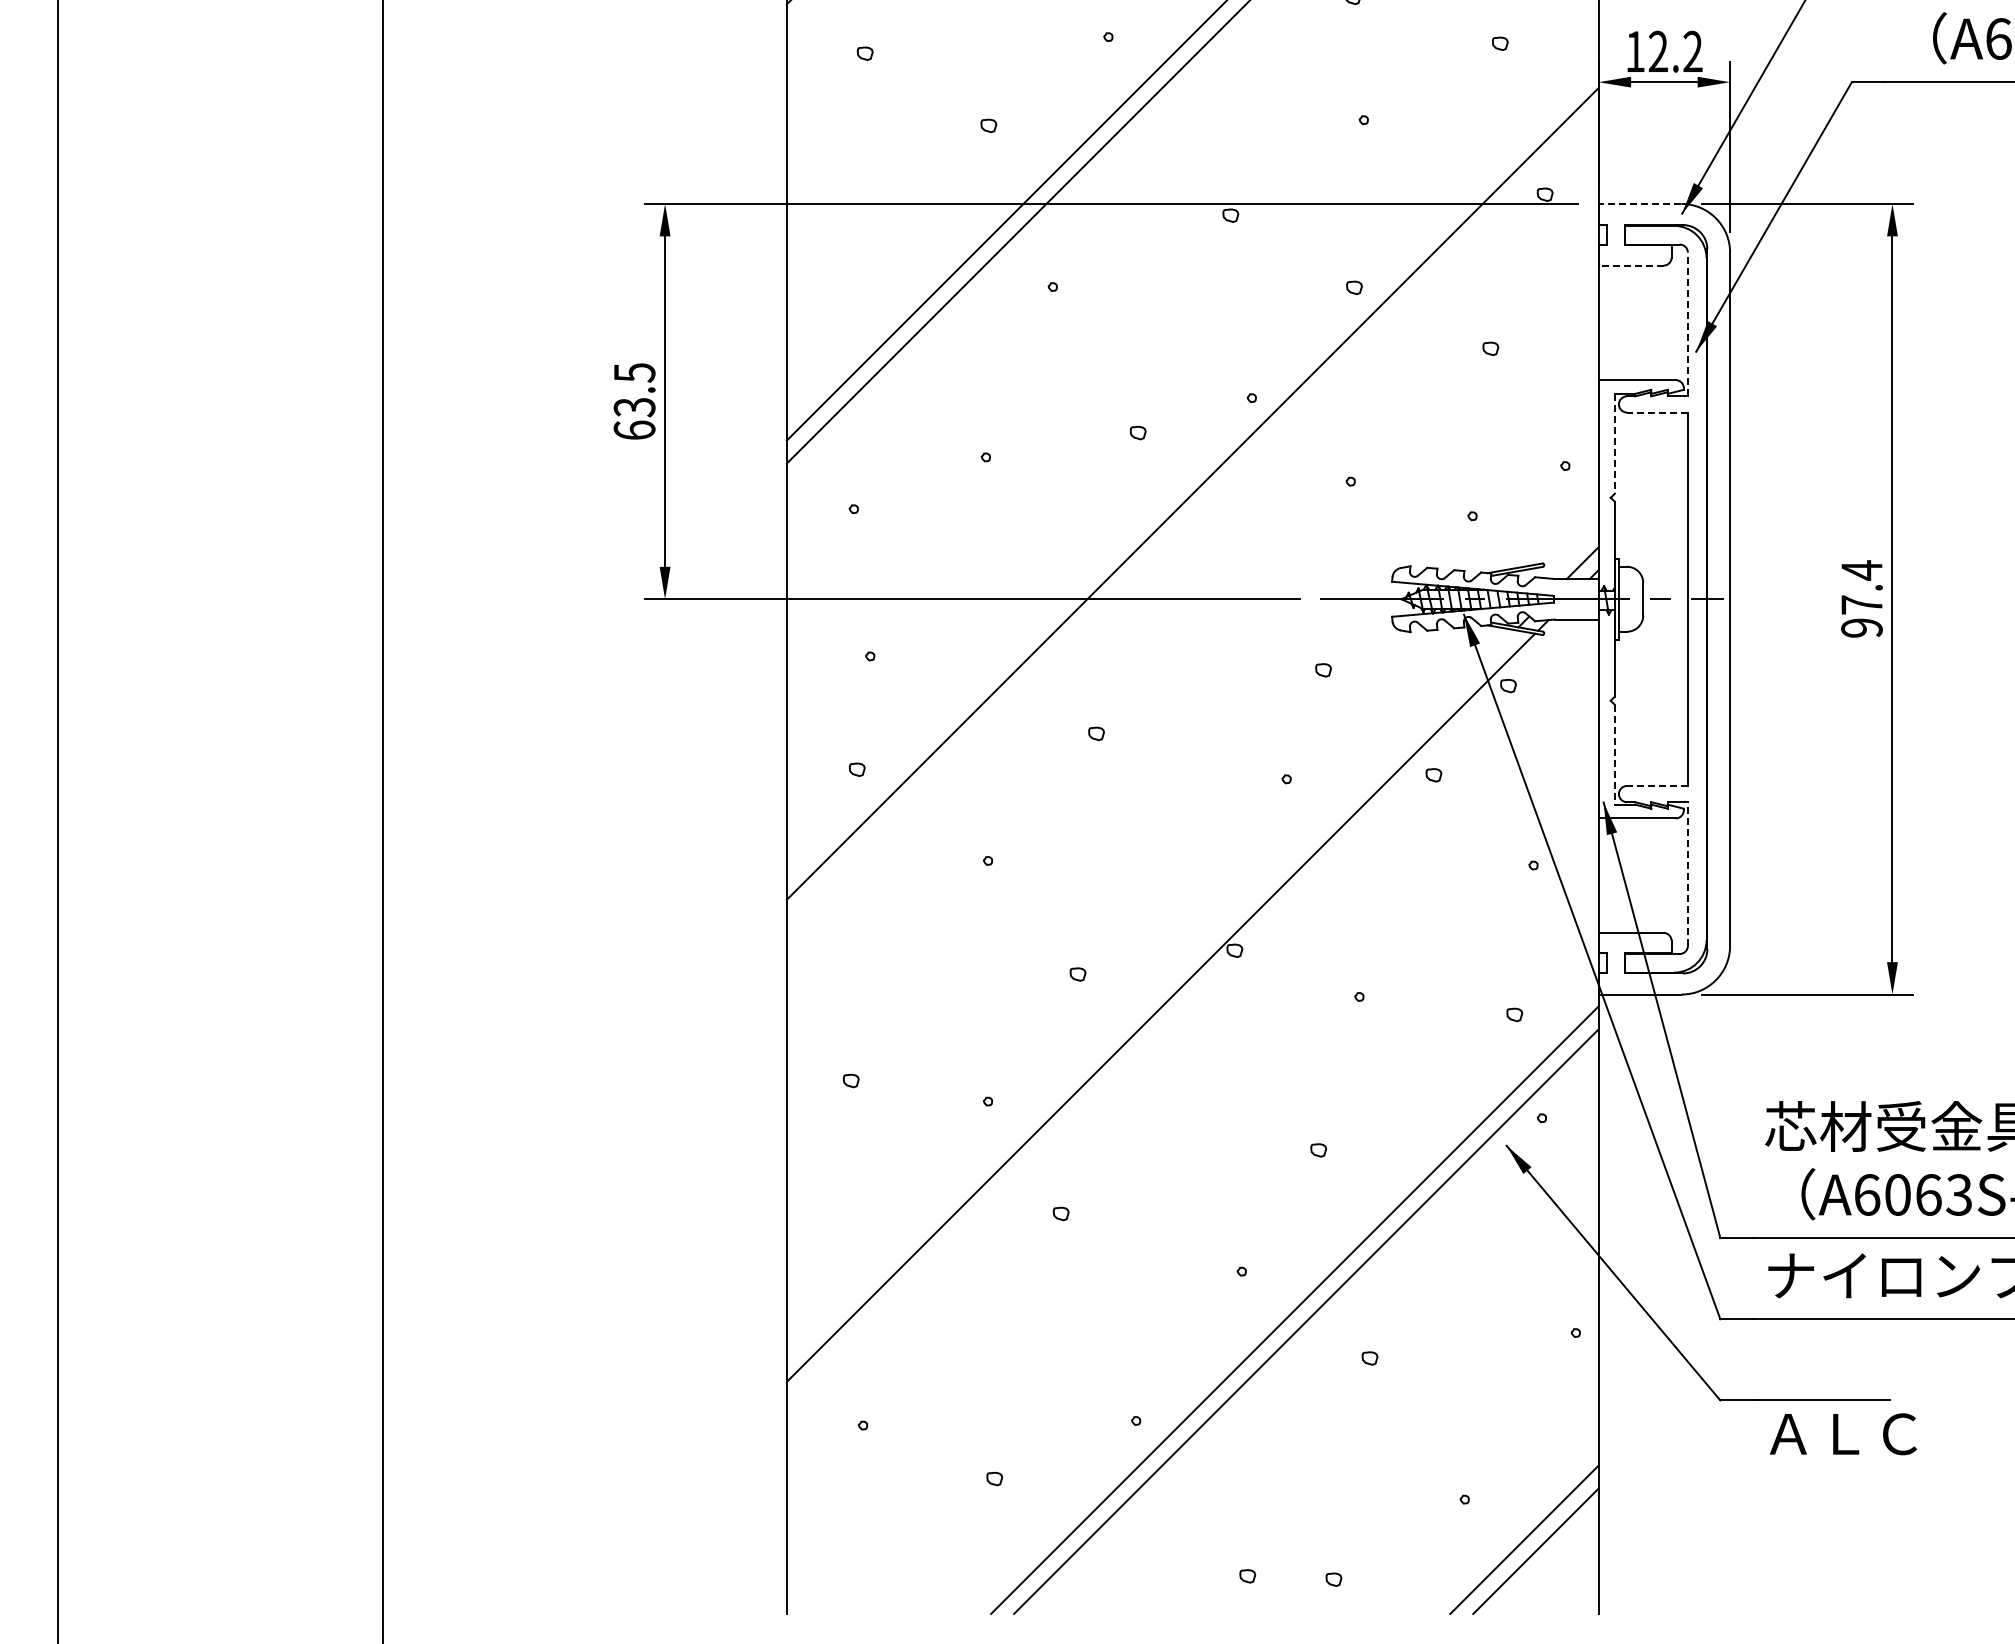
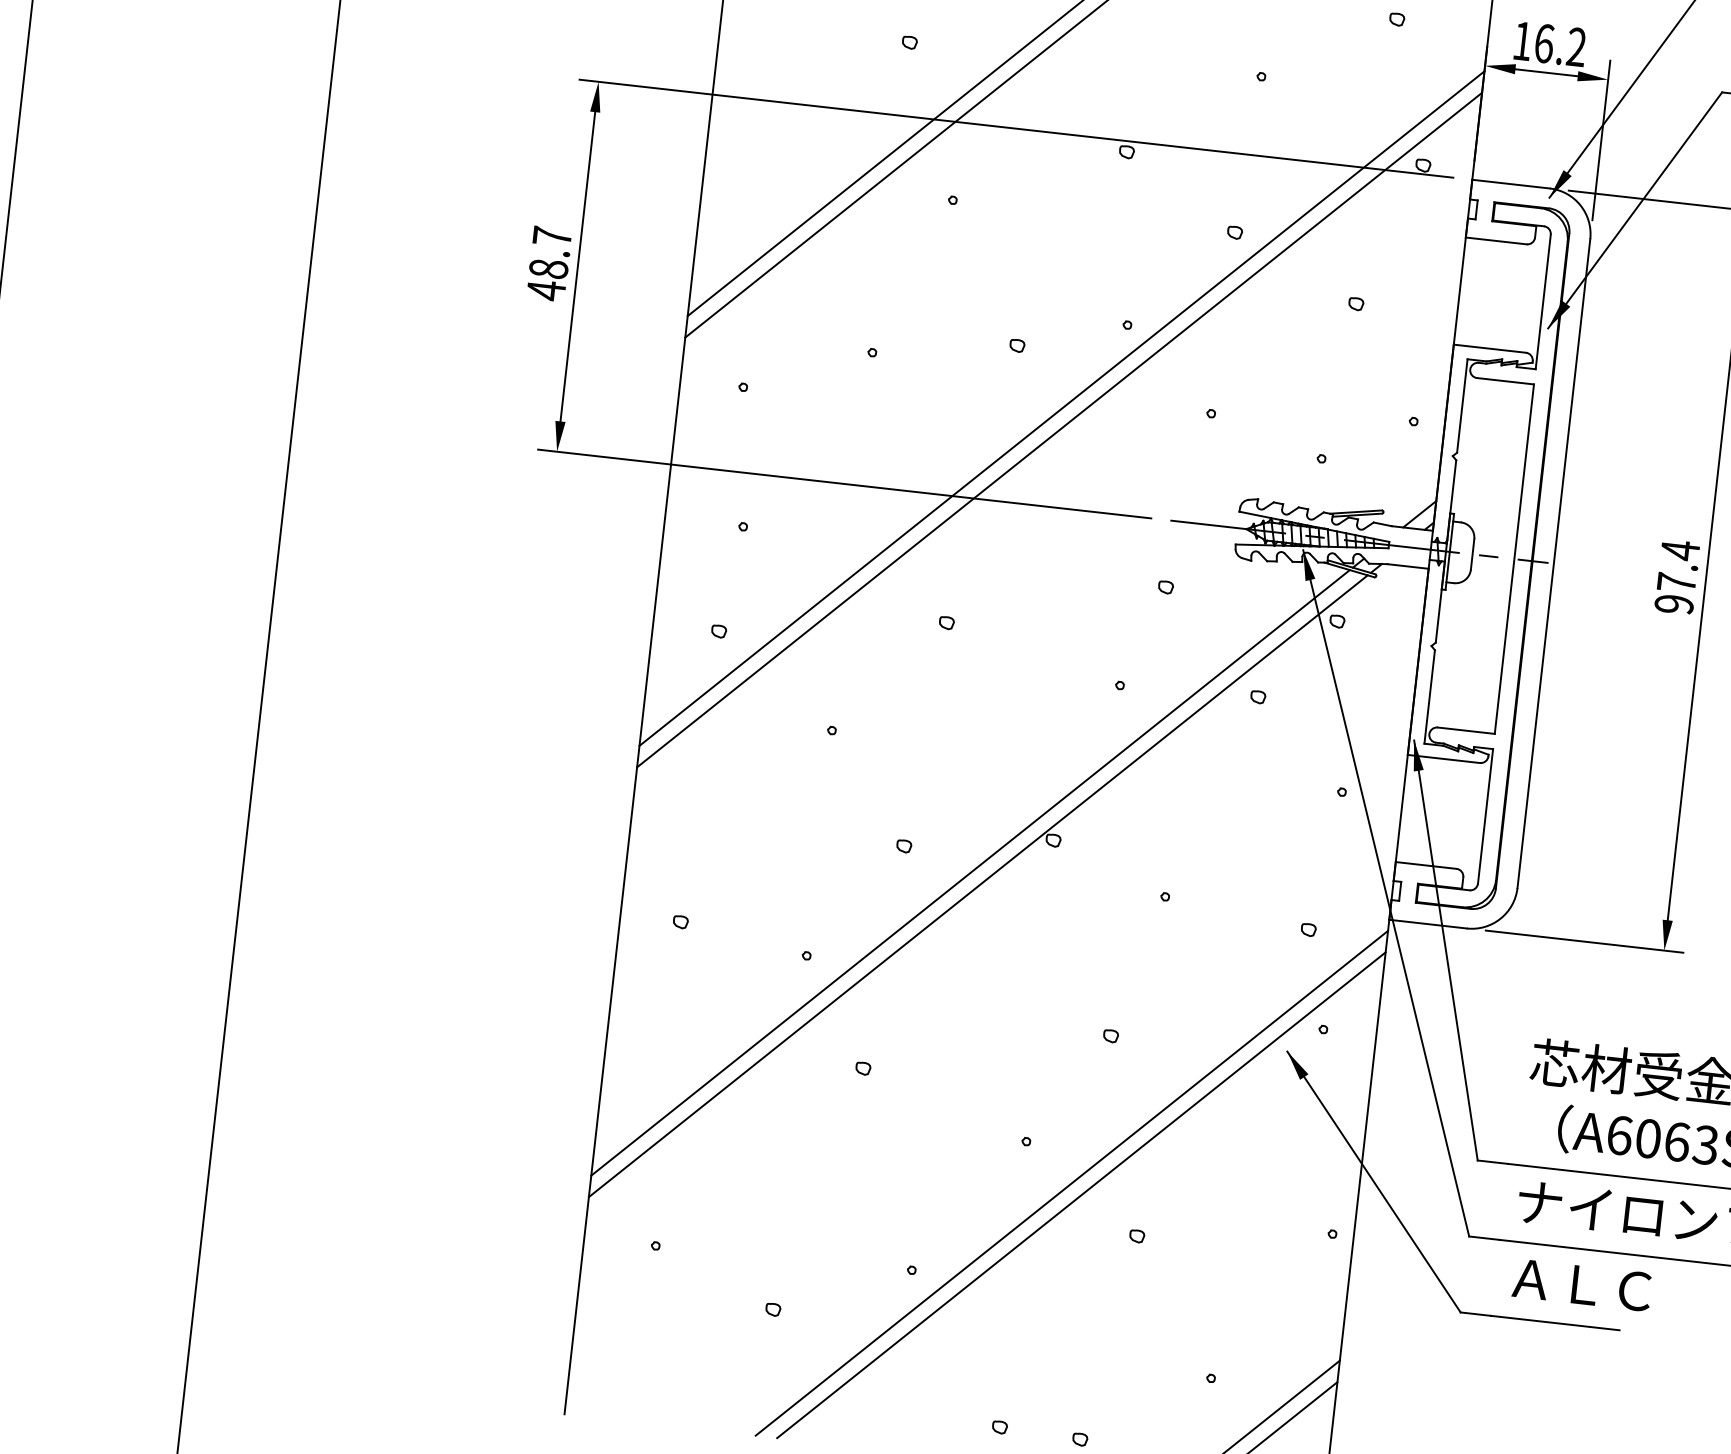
text: (1658, 51) -> (1544, 43), 12.2 -> 16.2
line: (1639, 203) -> (1510, 183), dashed -> solid
line: (1630, 265) -> (1495, 240), dashed -> solid
line: (1687, 324) -> (1542, 301), dashed -> solid
text: (634, 401) -> (549, 263), 63.5 -> 48.7
line: (1656, 412) -> (1504, 381), dashed -> solid
line: (1614, 443) -> (1462, 405), dashed -> solid
line: (1192, 516) -> (1059, 429), added
line: (1614, 754) -> (1429, 696), dashed -> solid
line: (1656, 785) -> (1465, 730), dashed -> solid
line: (1687, 874) -> (1485, 816), dashed -> solid
line: (1150, 994) -> (969, 872), added
text: (1843, 1434) -> (1582, 1285), moved

